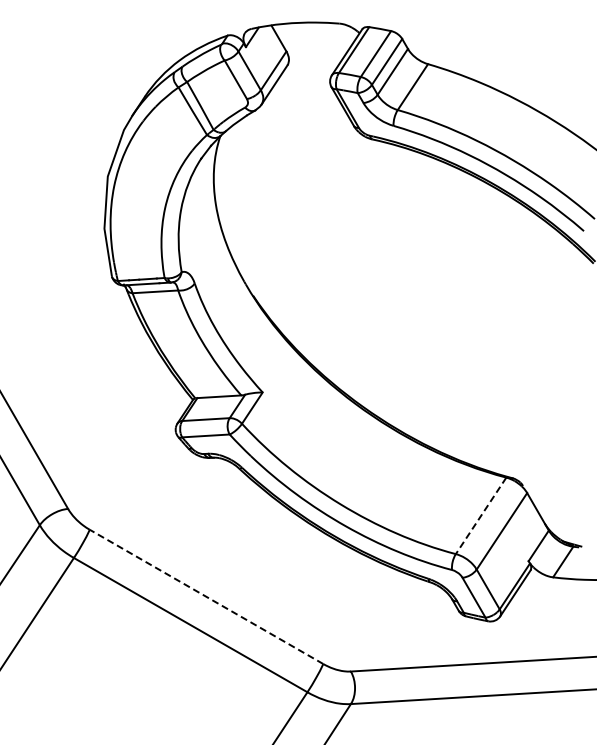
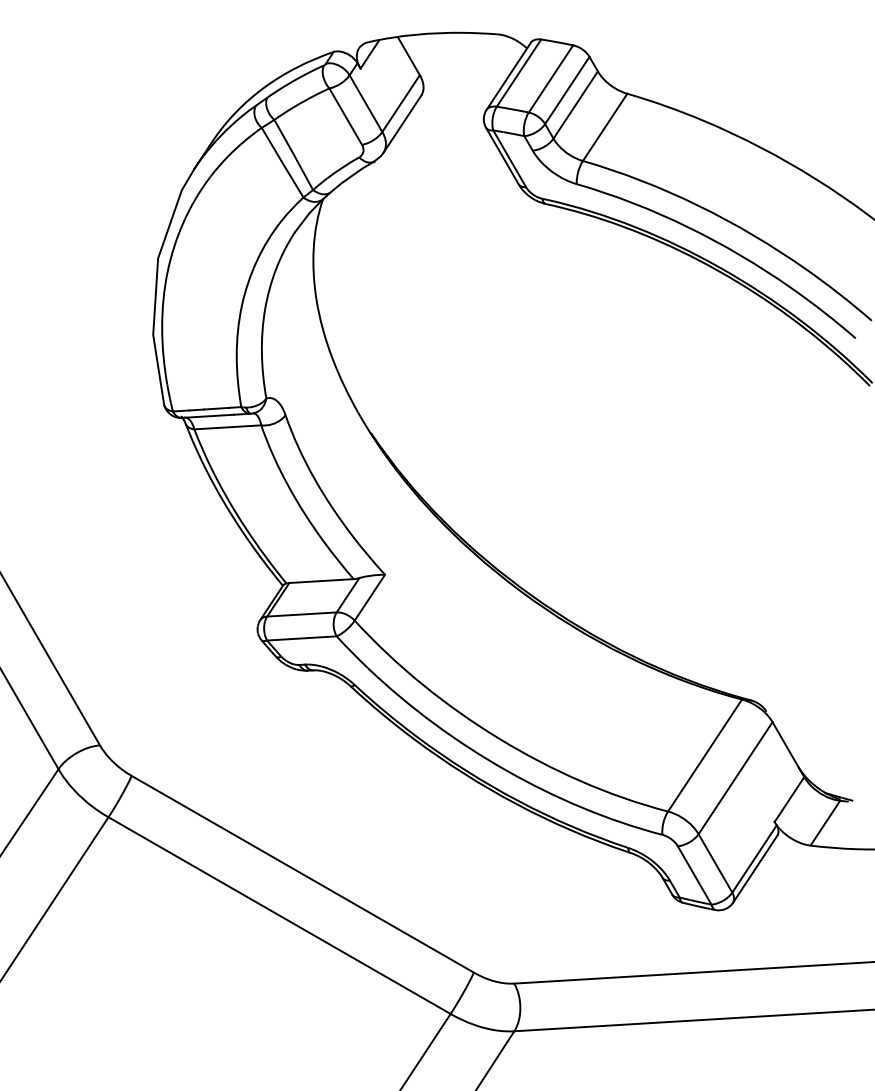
line: (481, 515) -> (705, 755), dashed -> solid
line: (206, 596) -> (302, 873), dashed -> solid

